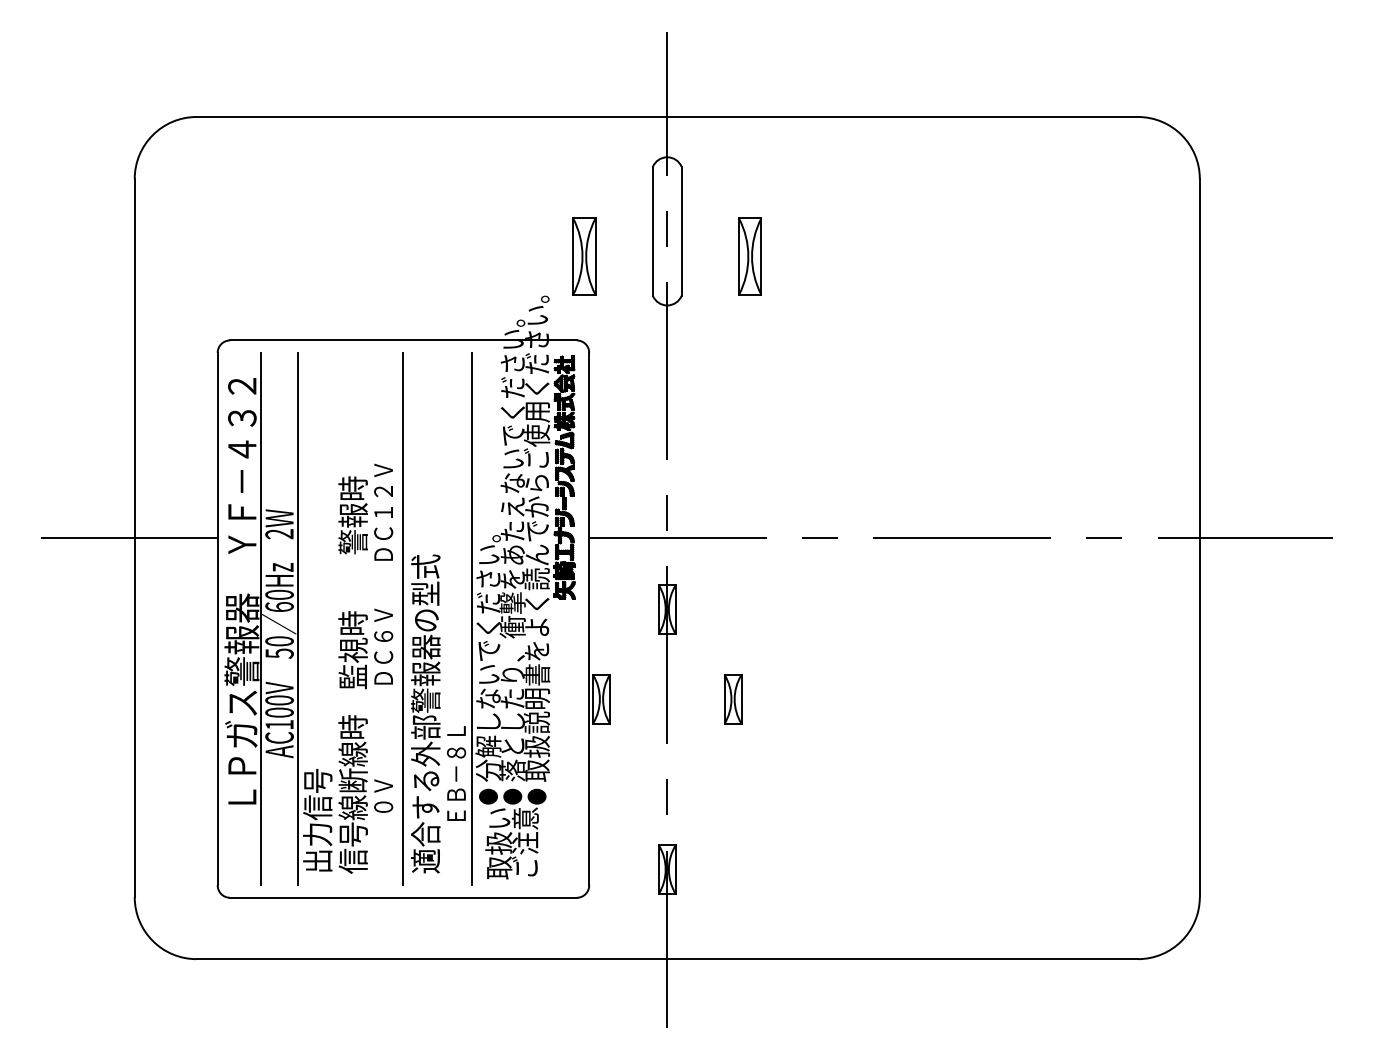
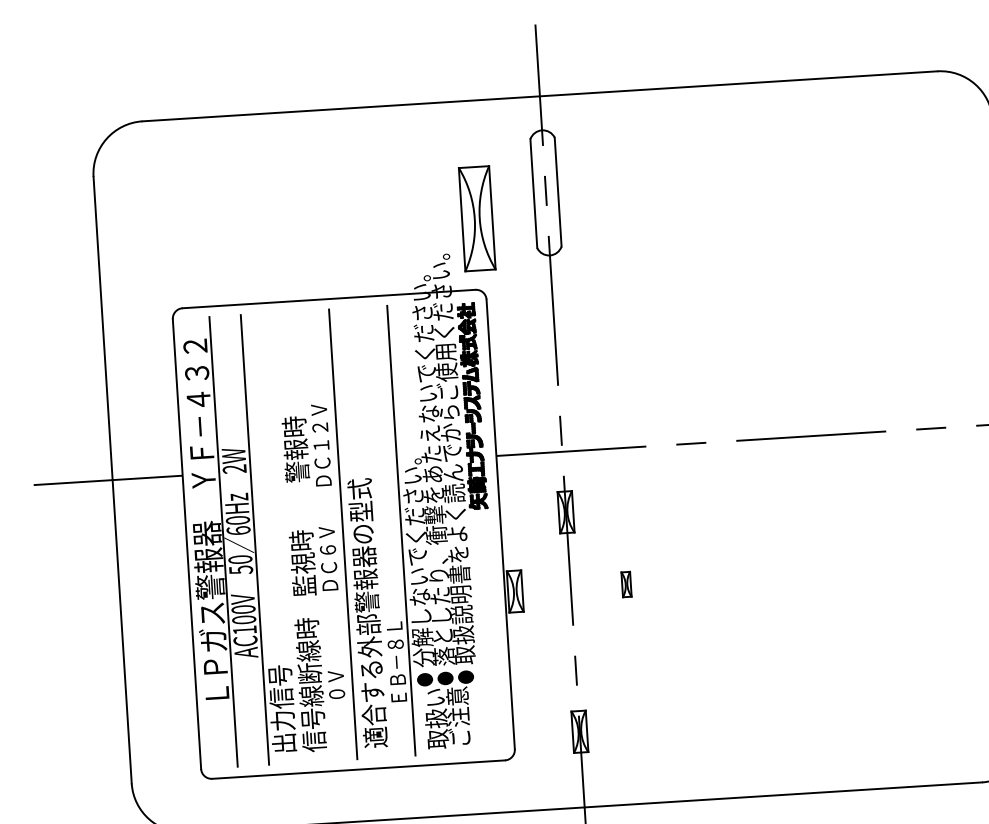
part: (584, 256) -> (477, 218), size x1.6
part: (749, 256) -> (616, 209), removed
part: (733, 699) -> (626, 584), size x0.6

